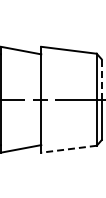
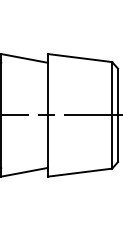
line: (101, 79) -> (117, 91), dashed -> solid
line: (69, 149) -> (80, 172), dashed -> solid

